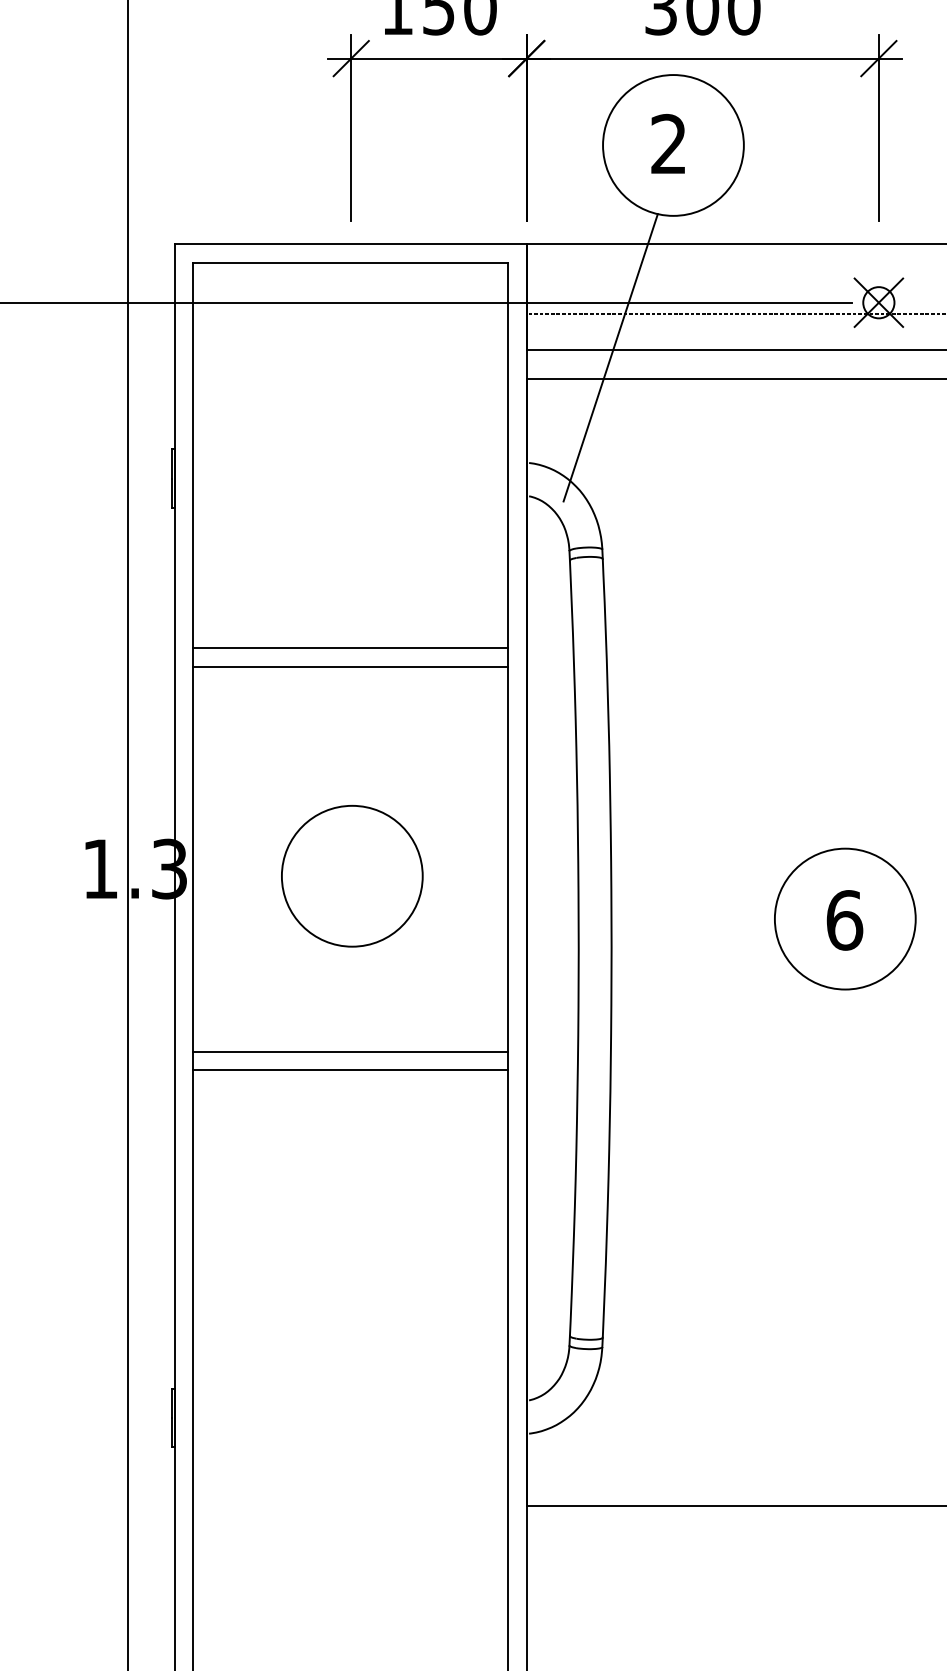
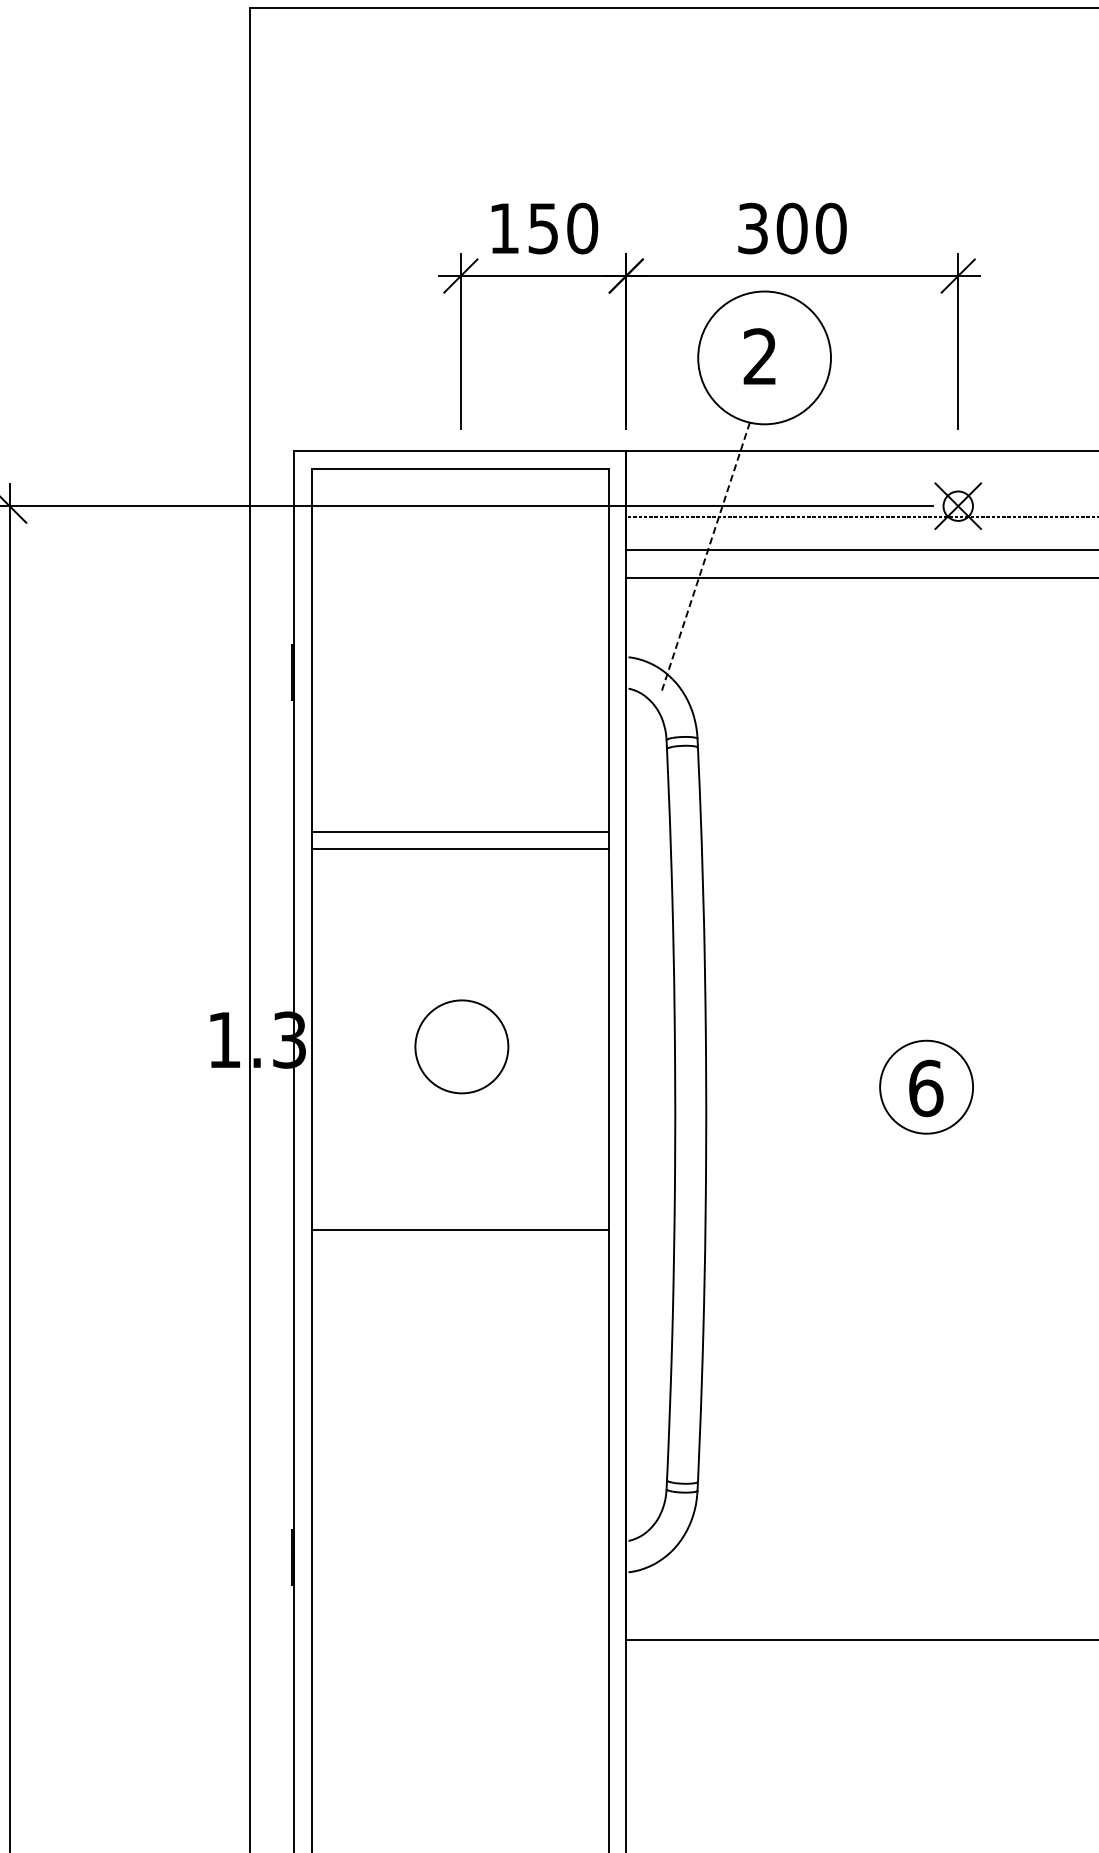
line: (610, 358) -> (705, 558), solid -> dashed
circle: (351, 875) -> (461, 1046), size x0.7
circle: (845, 918) -> (926, 1086), size x0.7
line: (350, 1051) -> (460, 1212), removed

